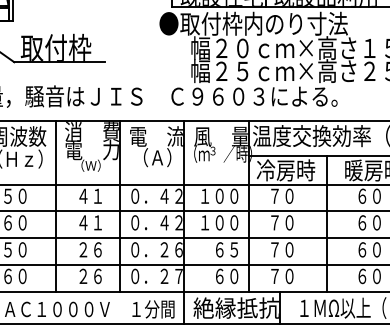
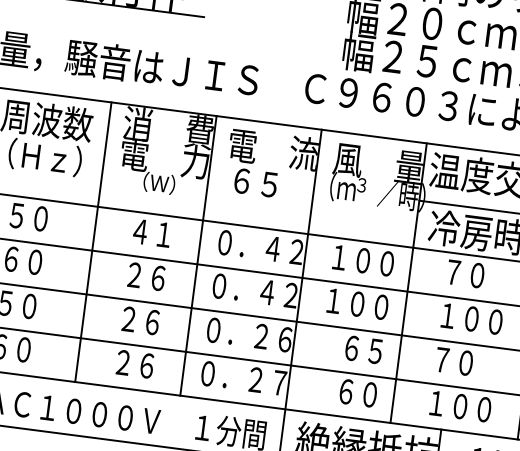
text: (153, 157) -> (263, 183), （Ａ） -> ６５
text: (90, 222) -> (146, 276), ４１ -> ２６
text: (289, 222) -> (471, 318), ７０ -> １００
text: (289, 276) -> (460, 406), ７０ -> １００

